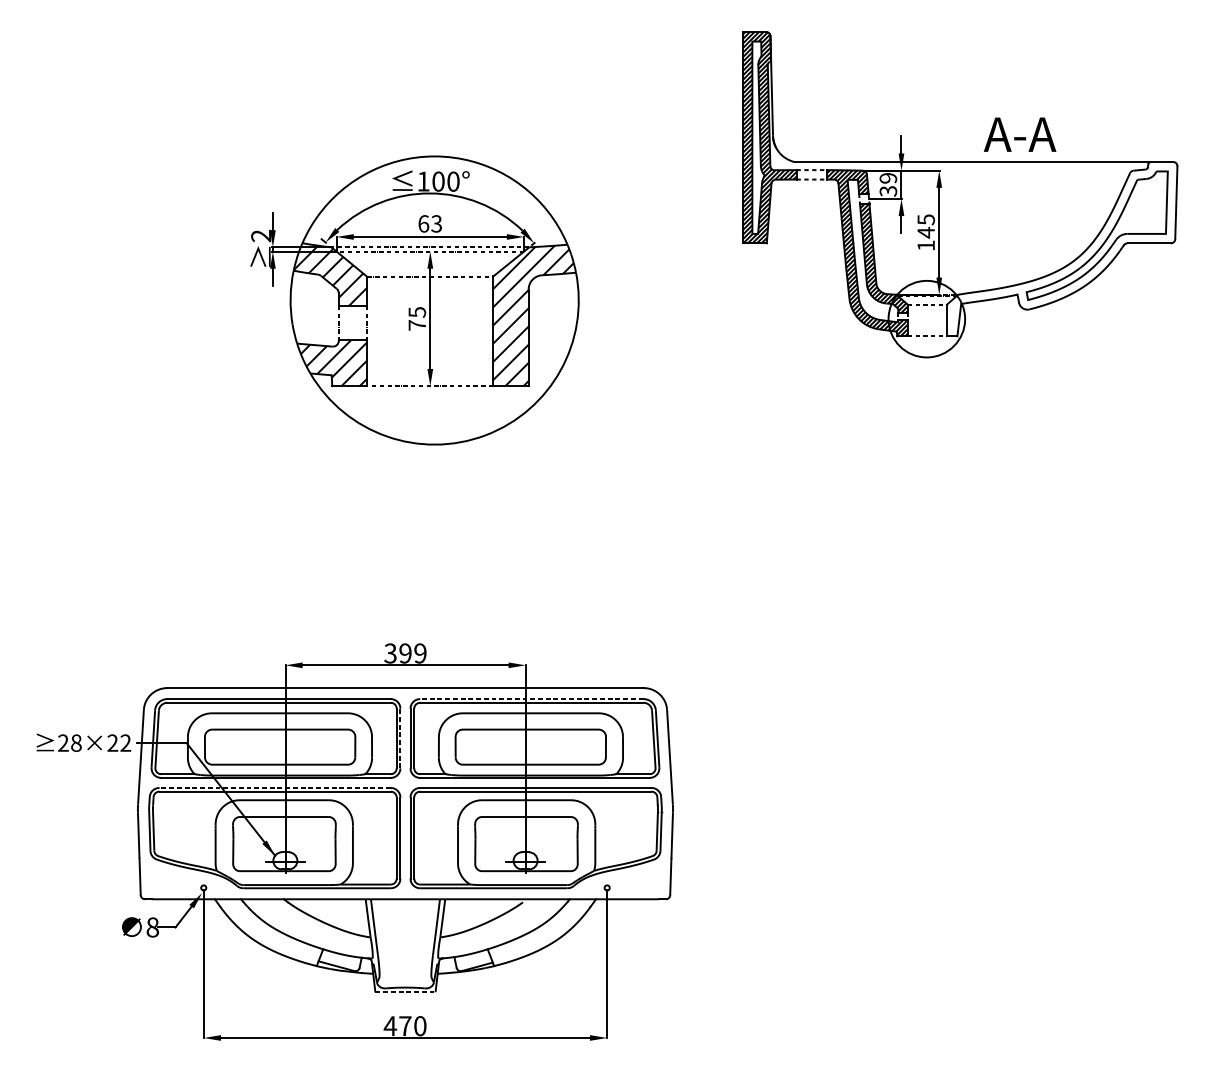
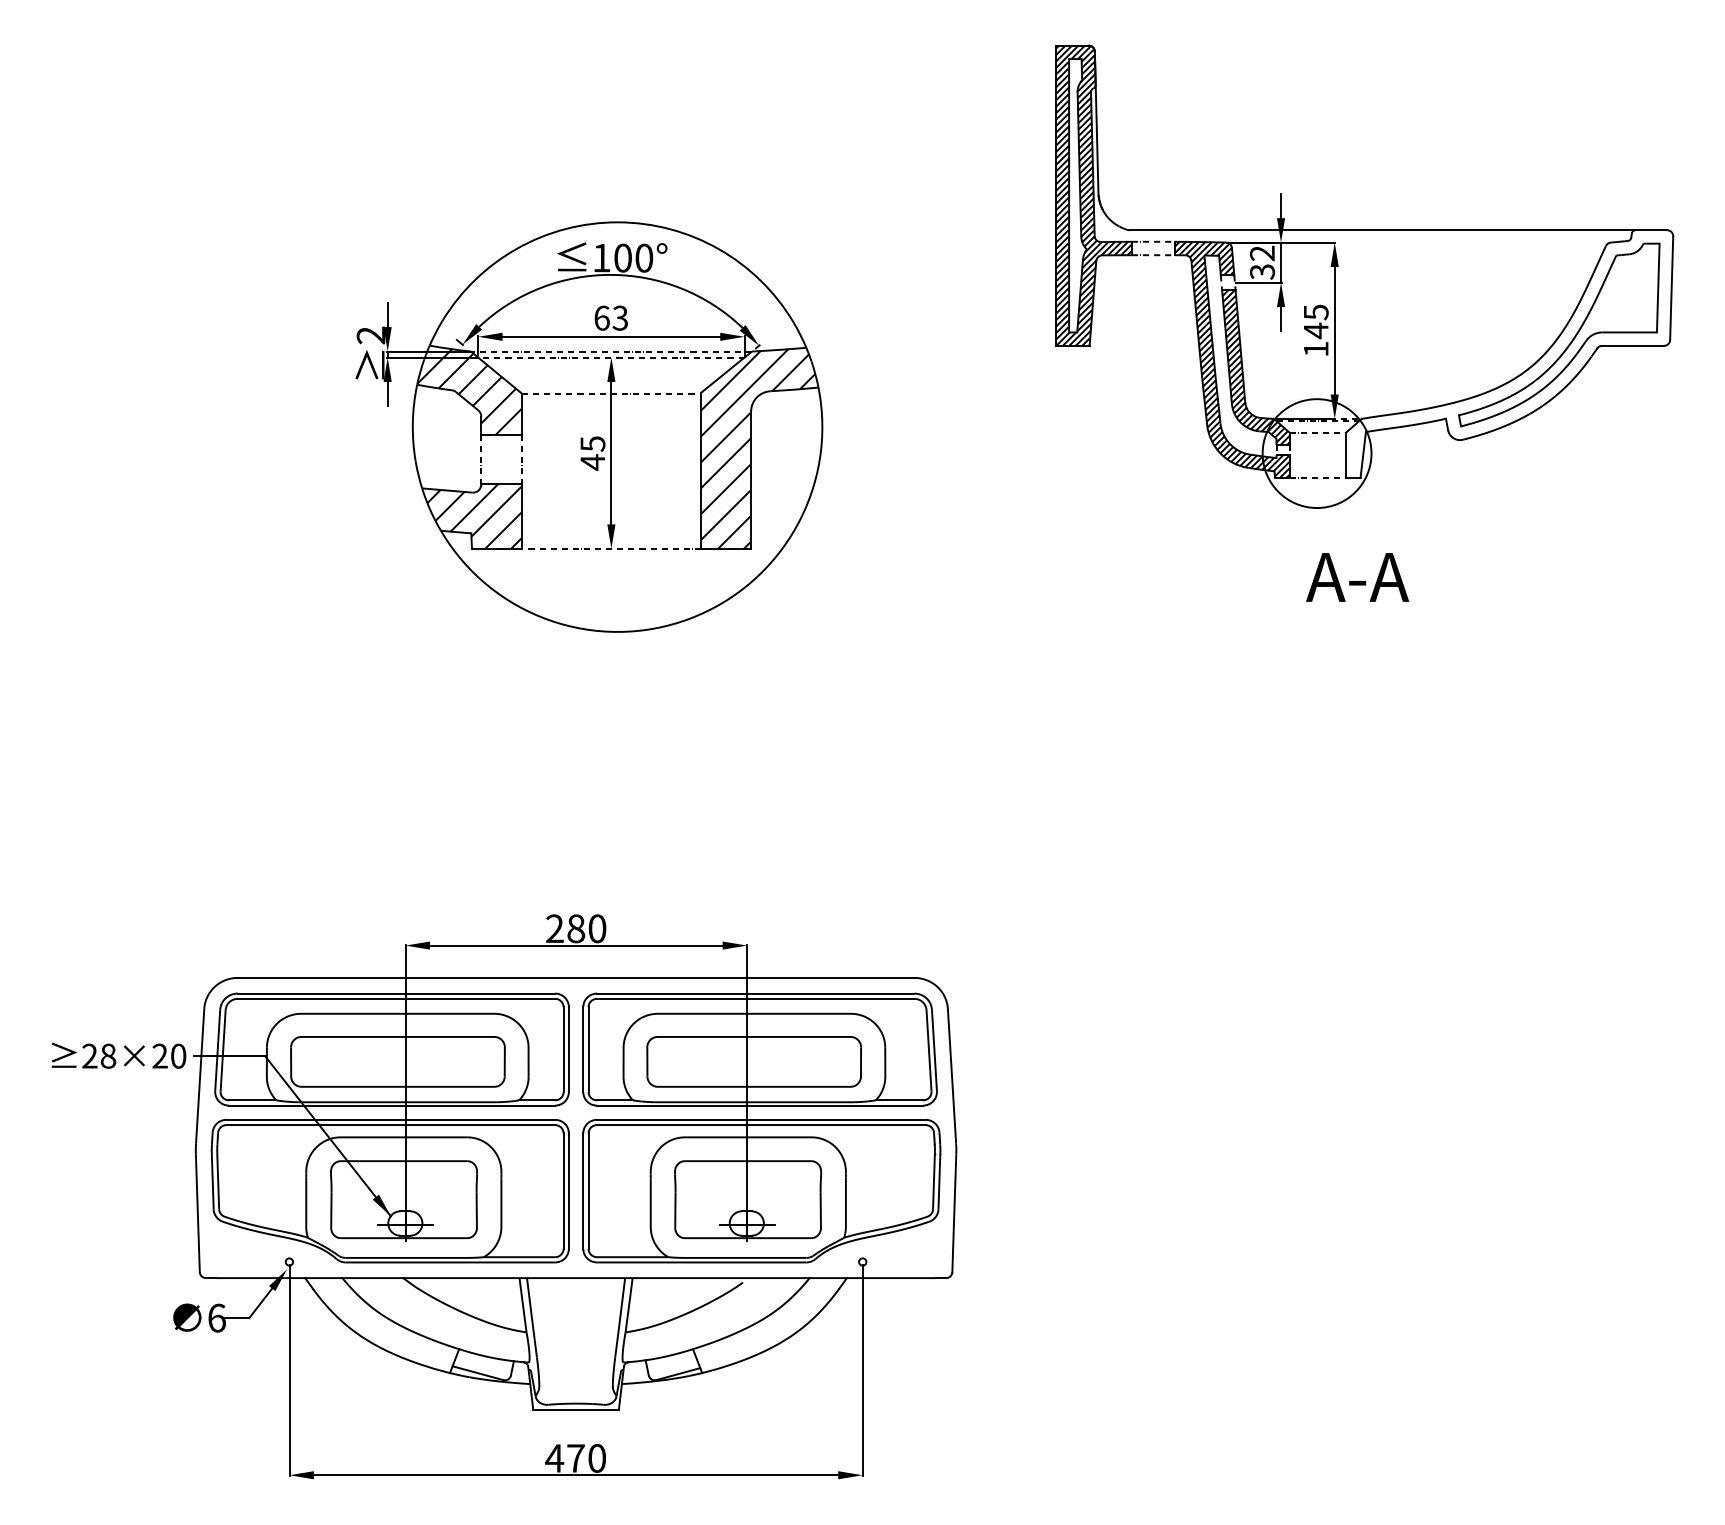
text: (1020, 134) -> (1357, 577), moved
text: (888, 178) -> (1262, 253), 39 -> 32
text: (417, 325) -> (592, 462), 75 -> 45
text: (405, 653) -> (575, 928), 399 -> 280
line: (531, 699) -> (755, 993), dashed -> solid
line: (400, 738) -> (568, 1049), dashed -> solid
text: (125, 742) -> (178, 1055), 28×22 -> 28×20
line: (274, 787) -> (390, 1119), dashed -> solid
text: (152, 926) -> (216, 1317), 8 -> 6
line: (405, 992) -> (576, 1410), dashed -> solid

